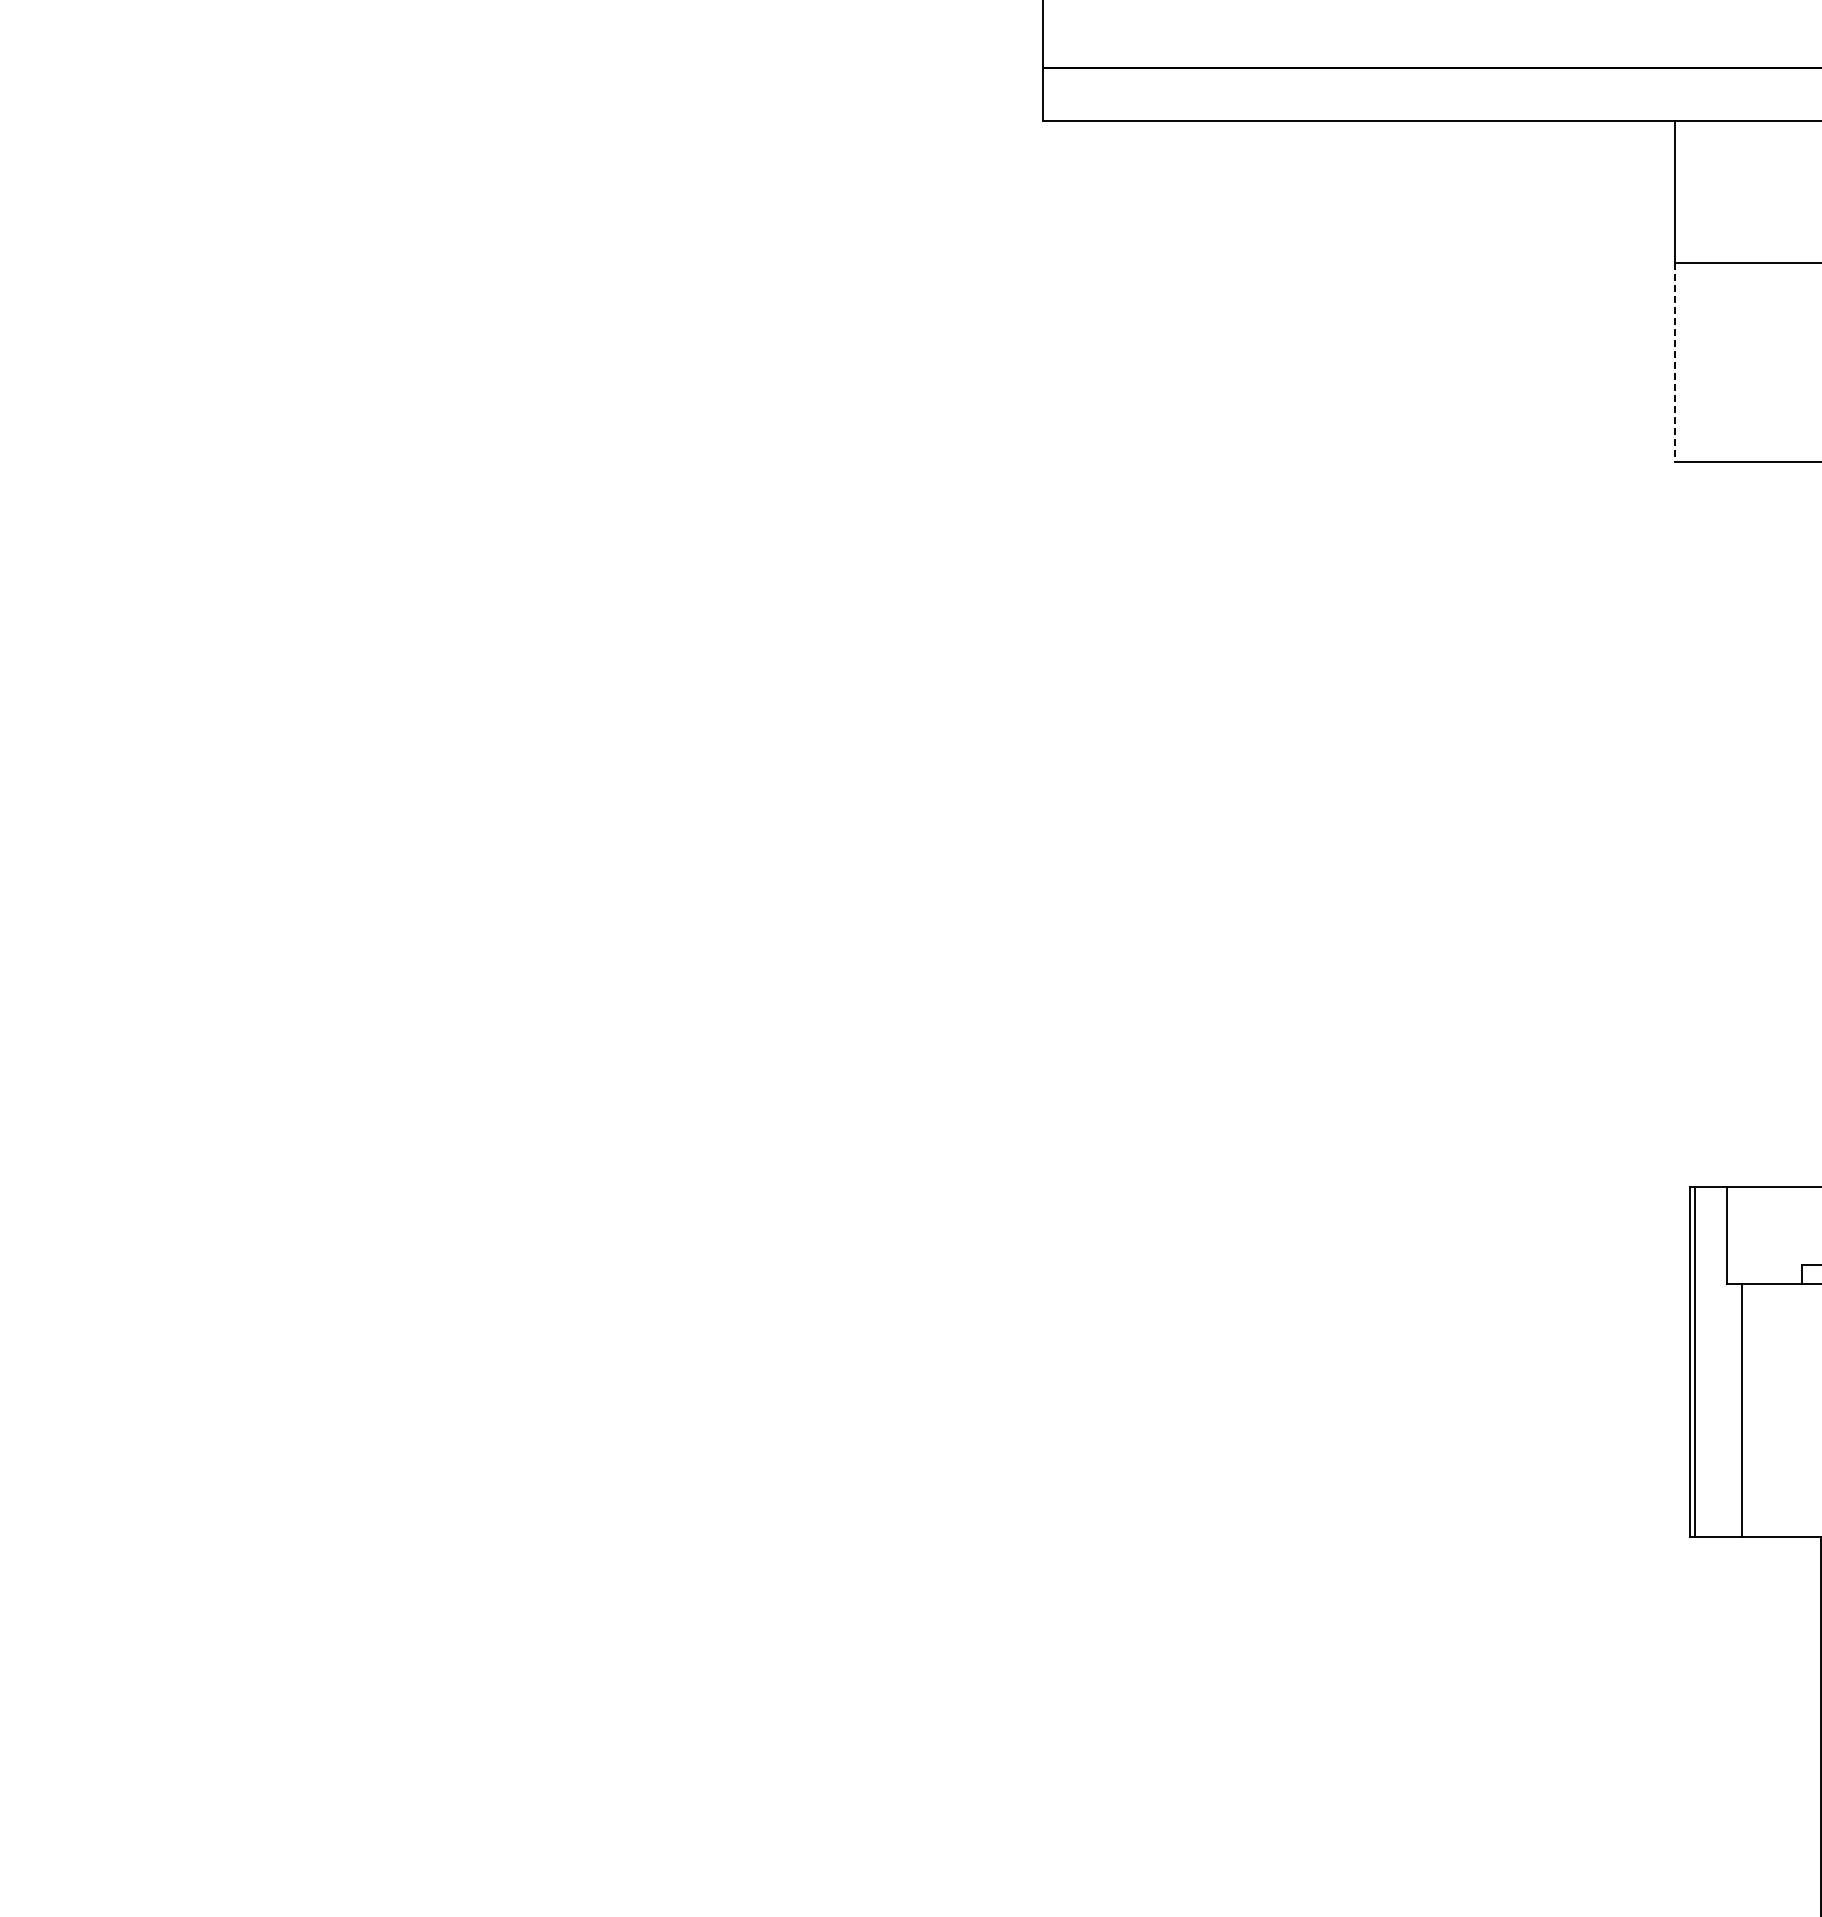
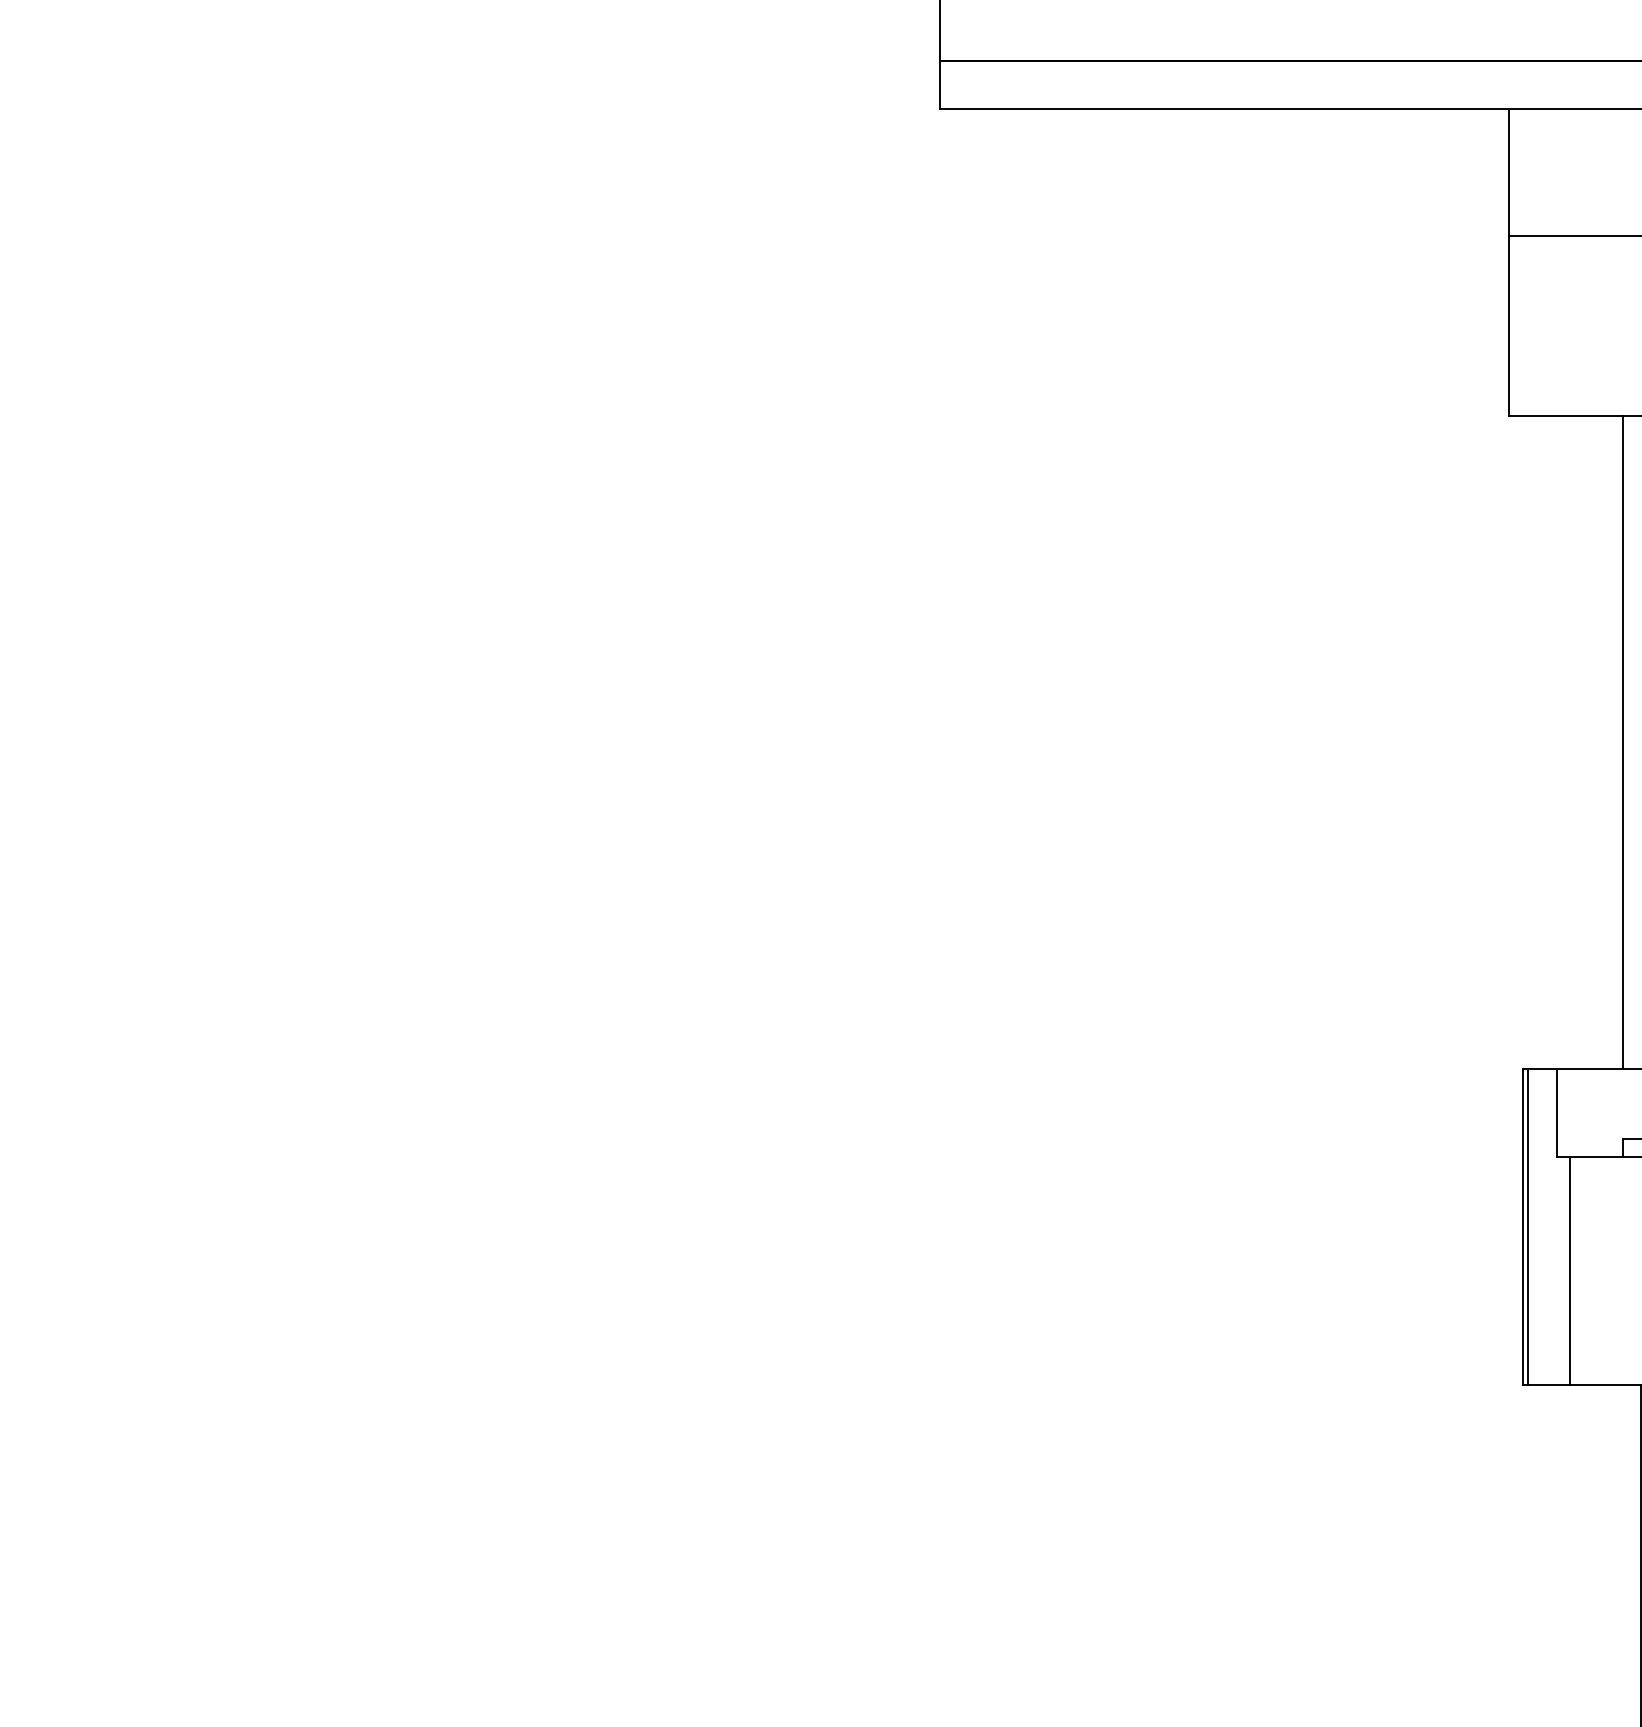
line: (1675, 362) -> (1509, 326), dashed -> solid
line: (1801, 824) -> (1623, 742), added

